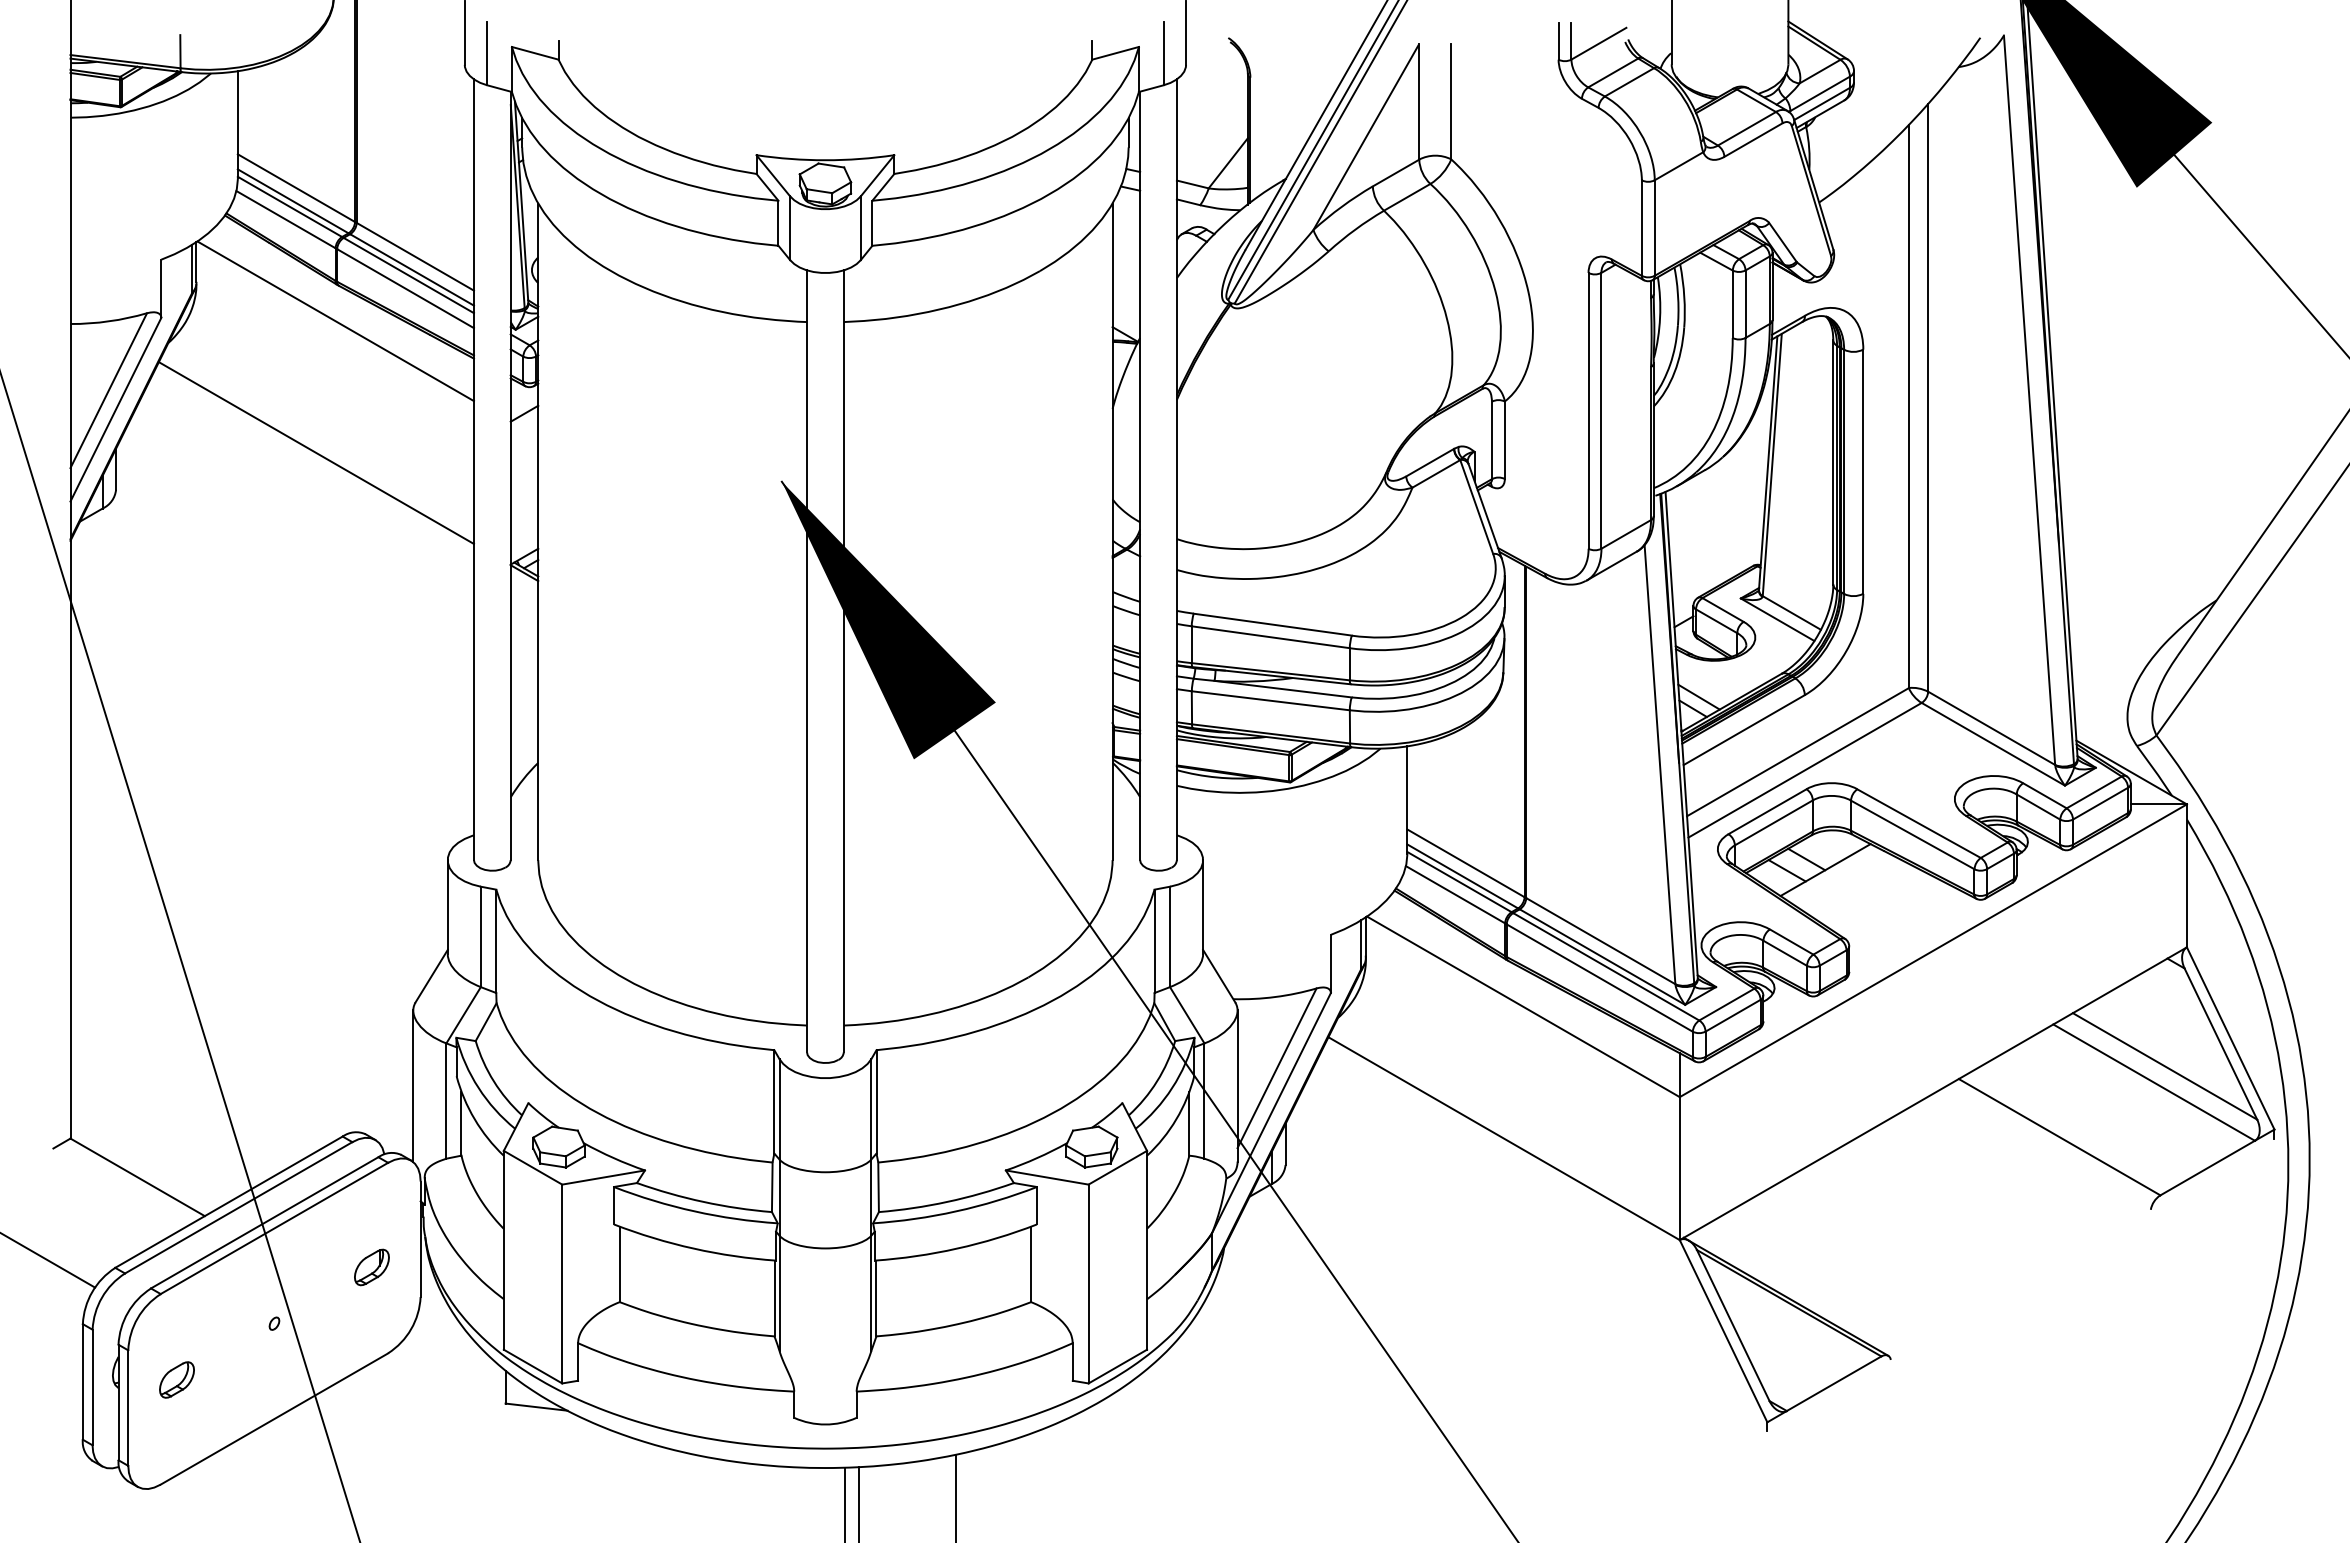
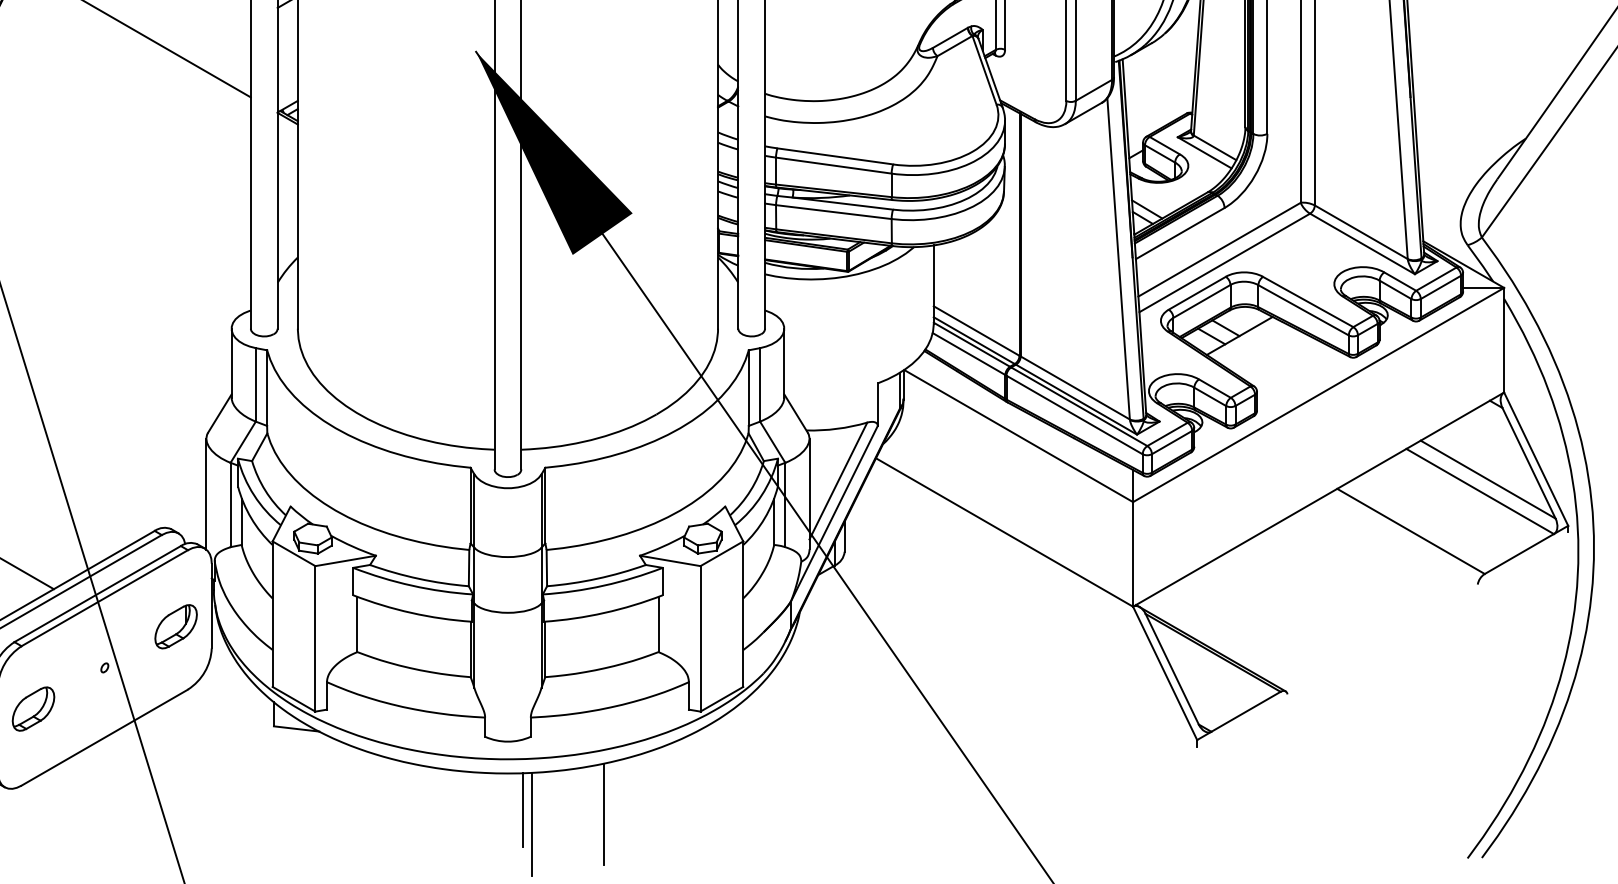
part: (371, 1267) -> (175, 626), size x1.67
part: (176, 1379) -> (33, 708), size x1.67

